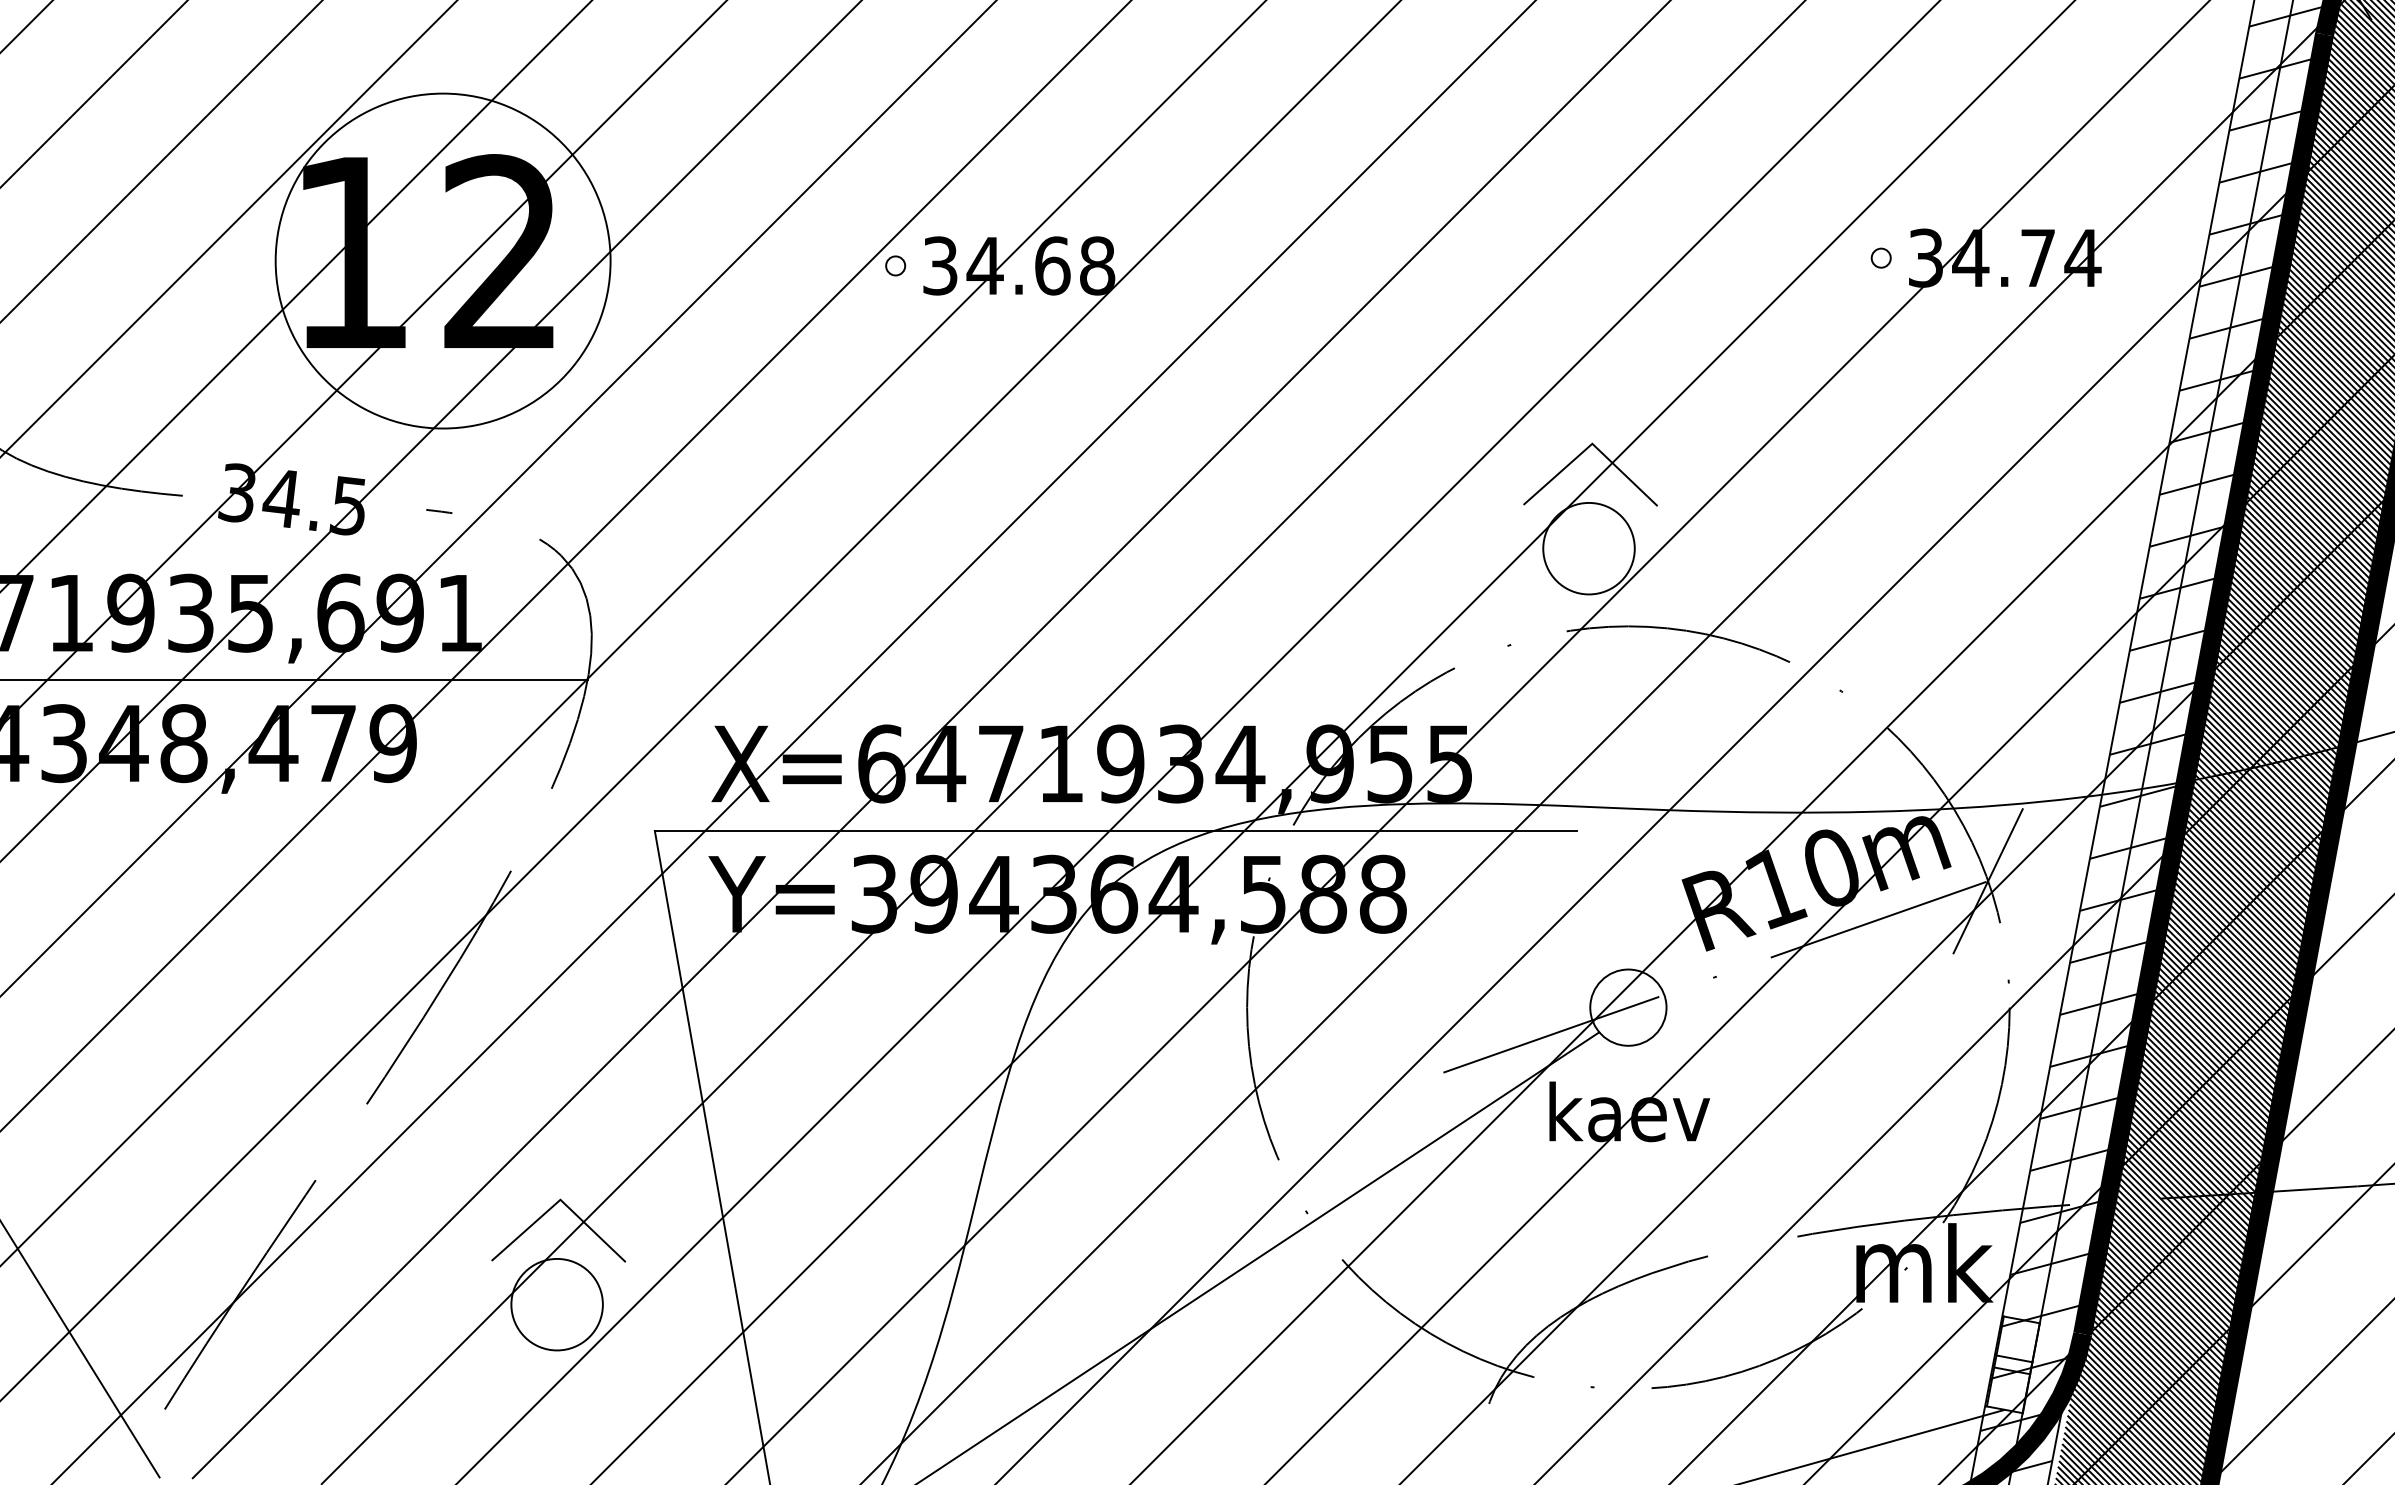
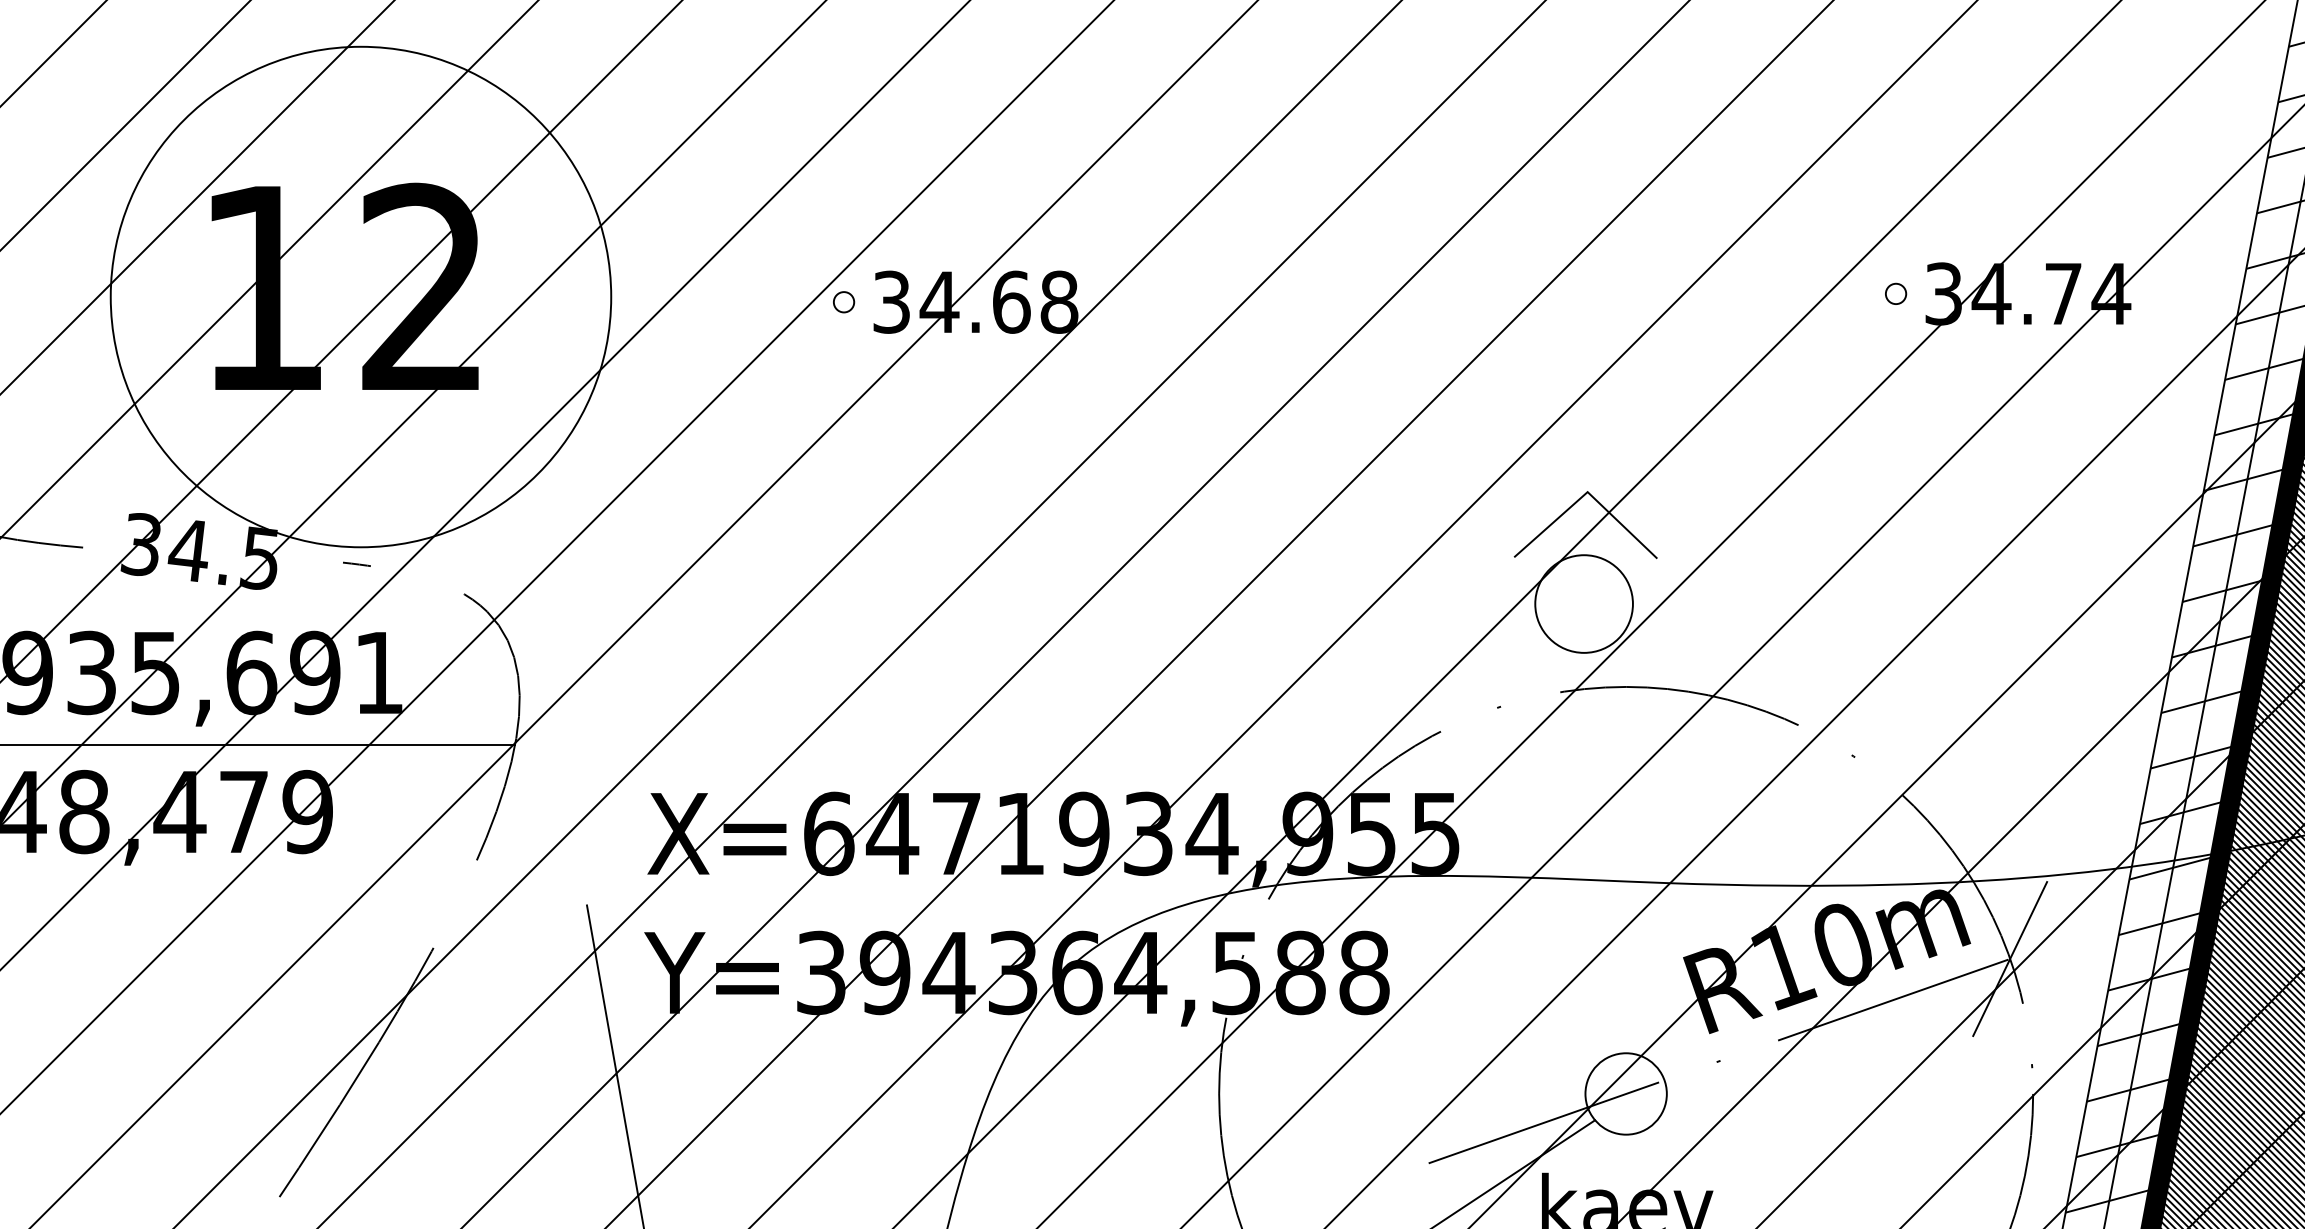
circle: (442, 260) -> (360, 296), size x1.4
line: (1115, 831) -> (1078, 905), removed

